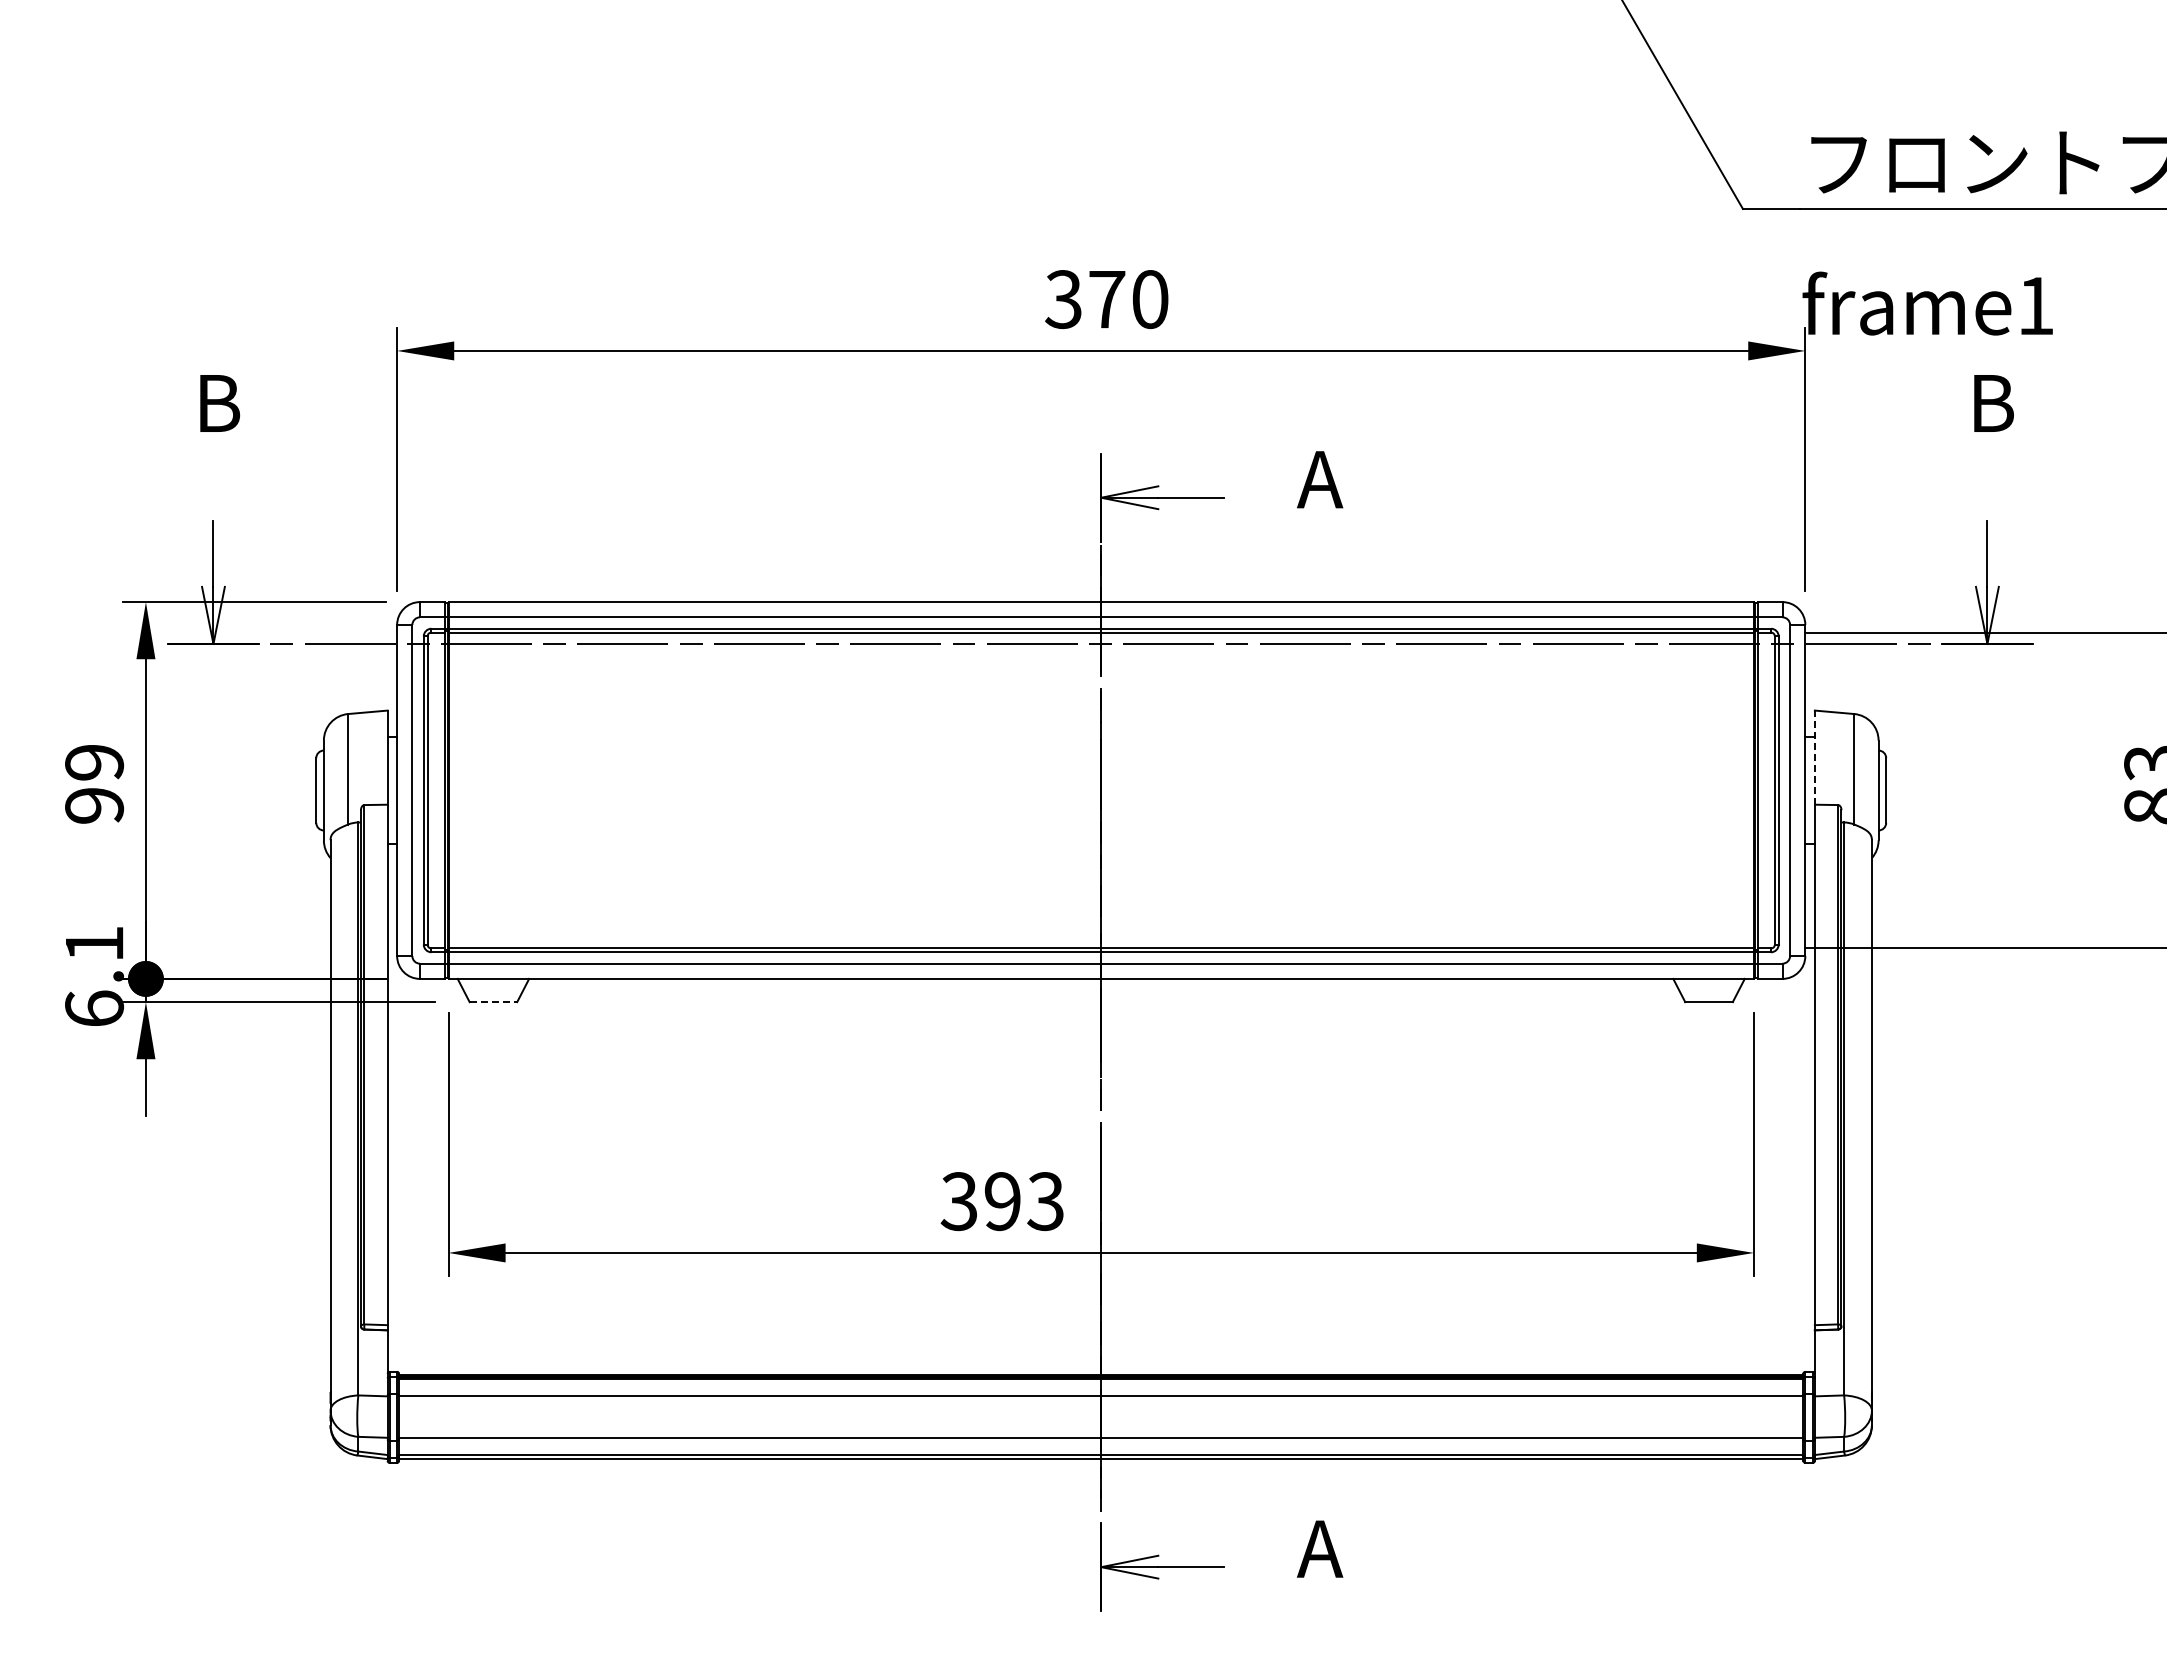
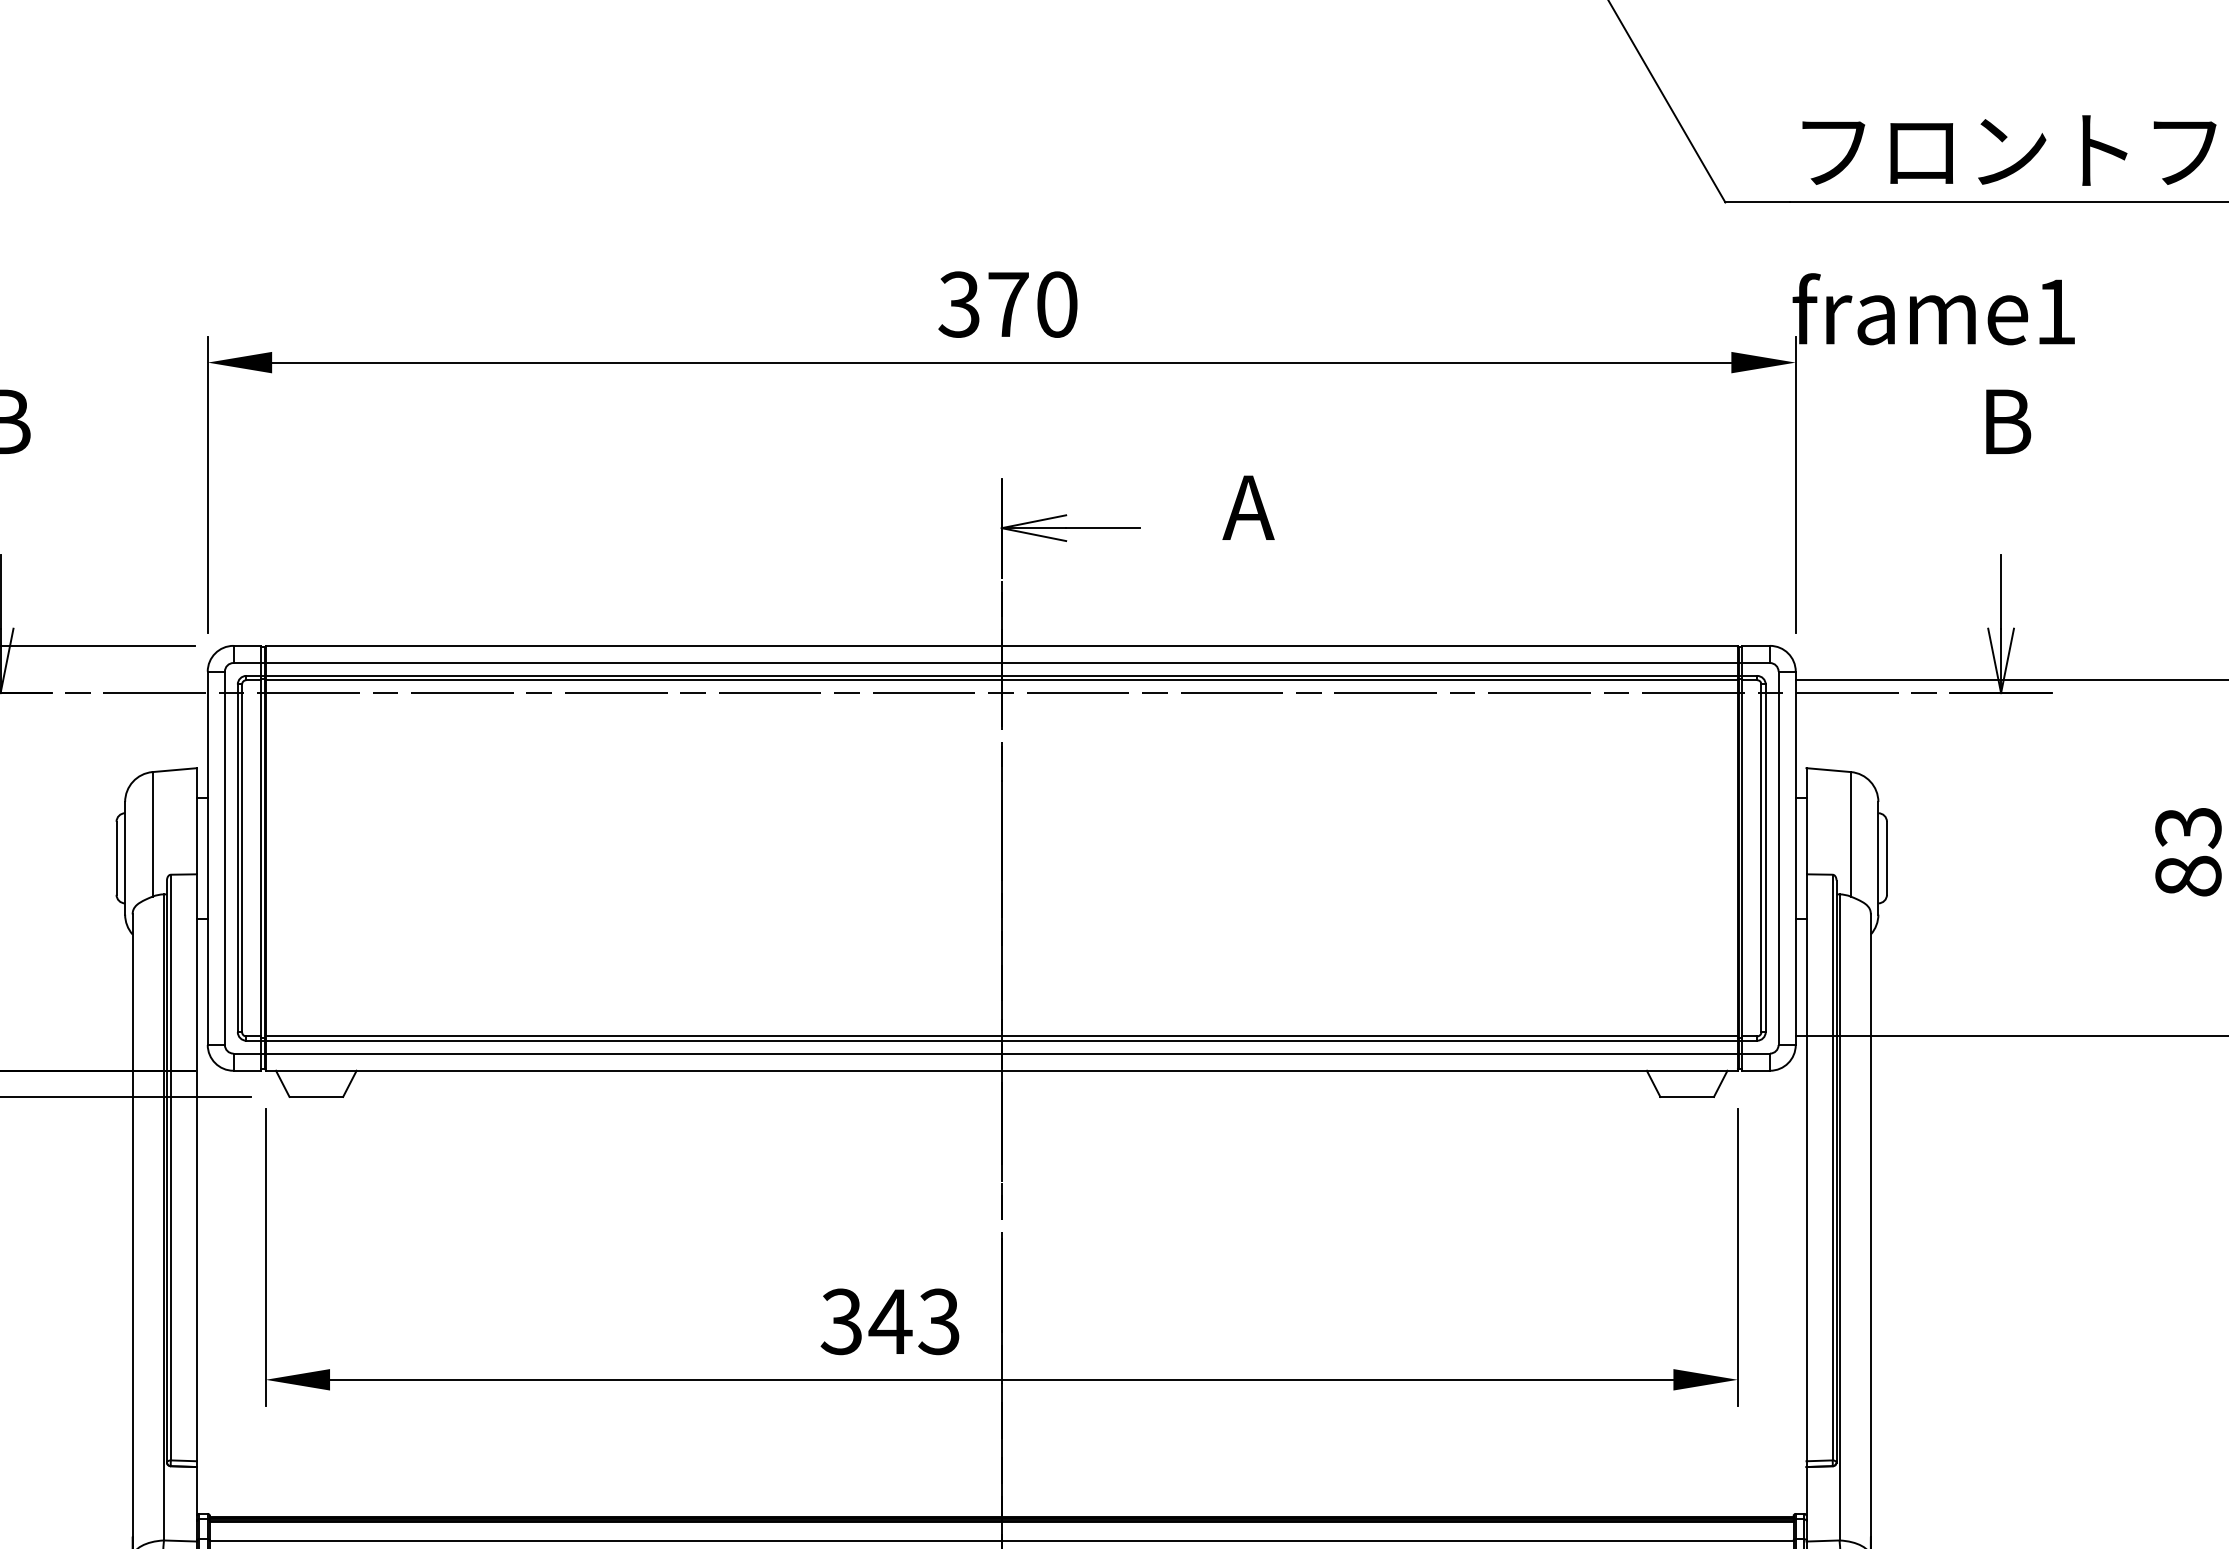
line: (1814, 757) -> (1806, 821), dashed -> solid
line: (493, 1002) -> (316, 1097), dashed -> solid
text: (1002, 1201) -> (890, 1321), 393 -> 343

